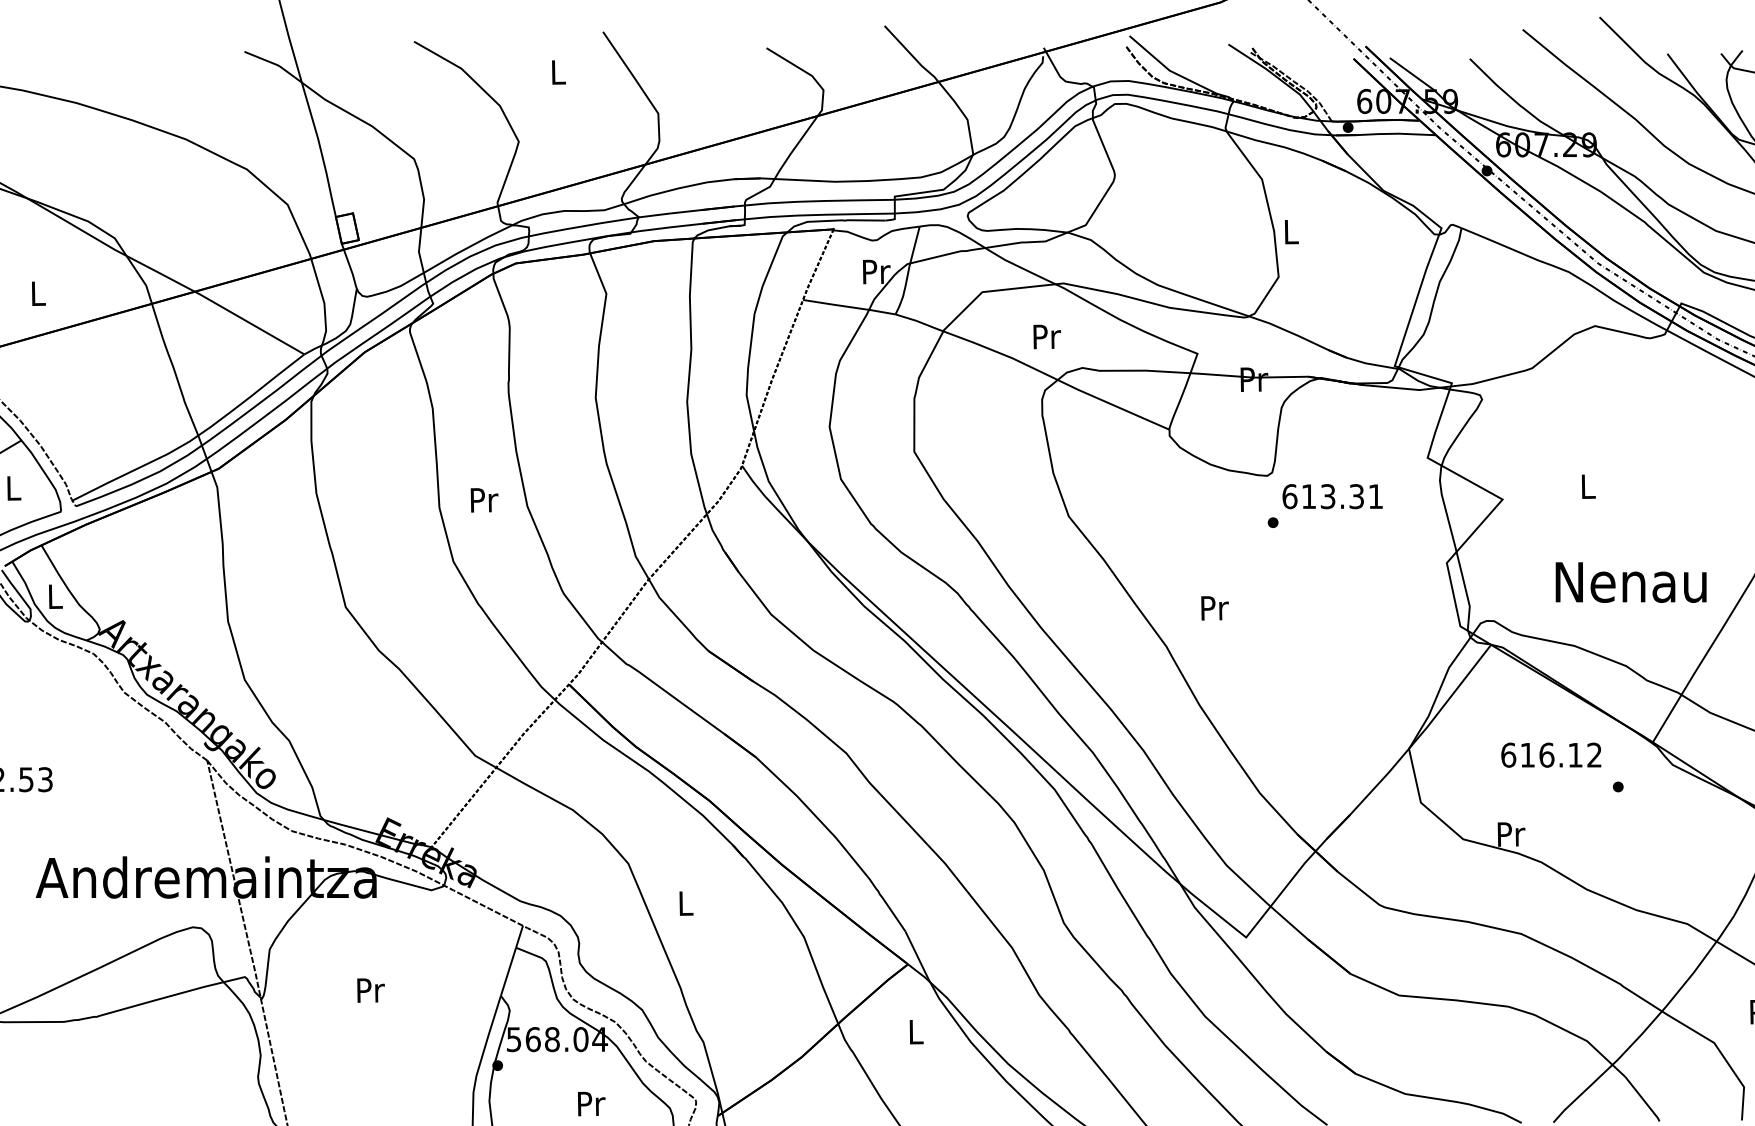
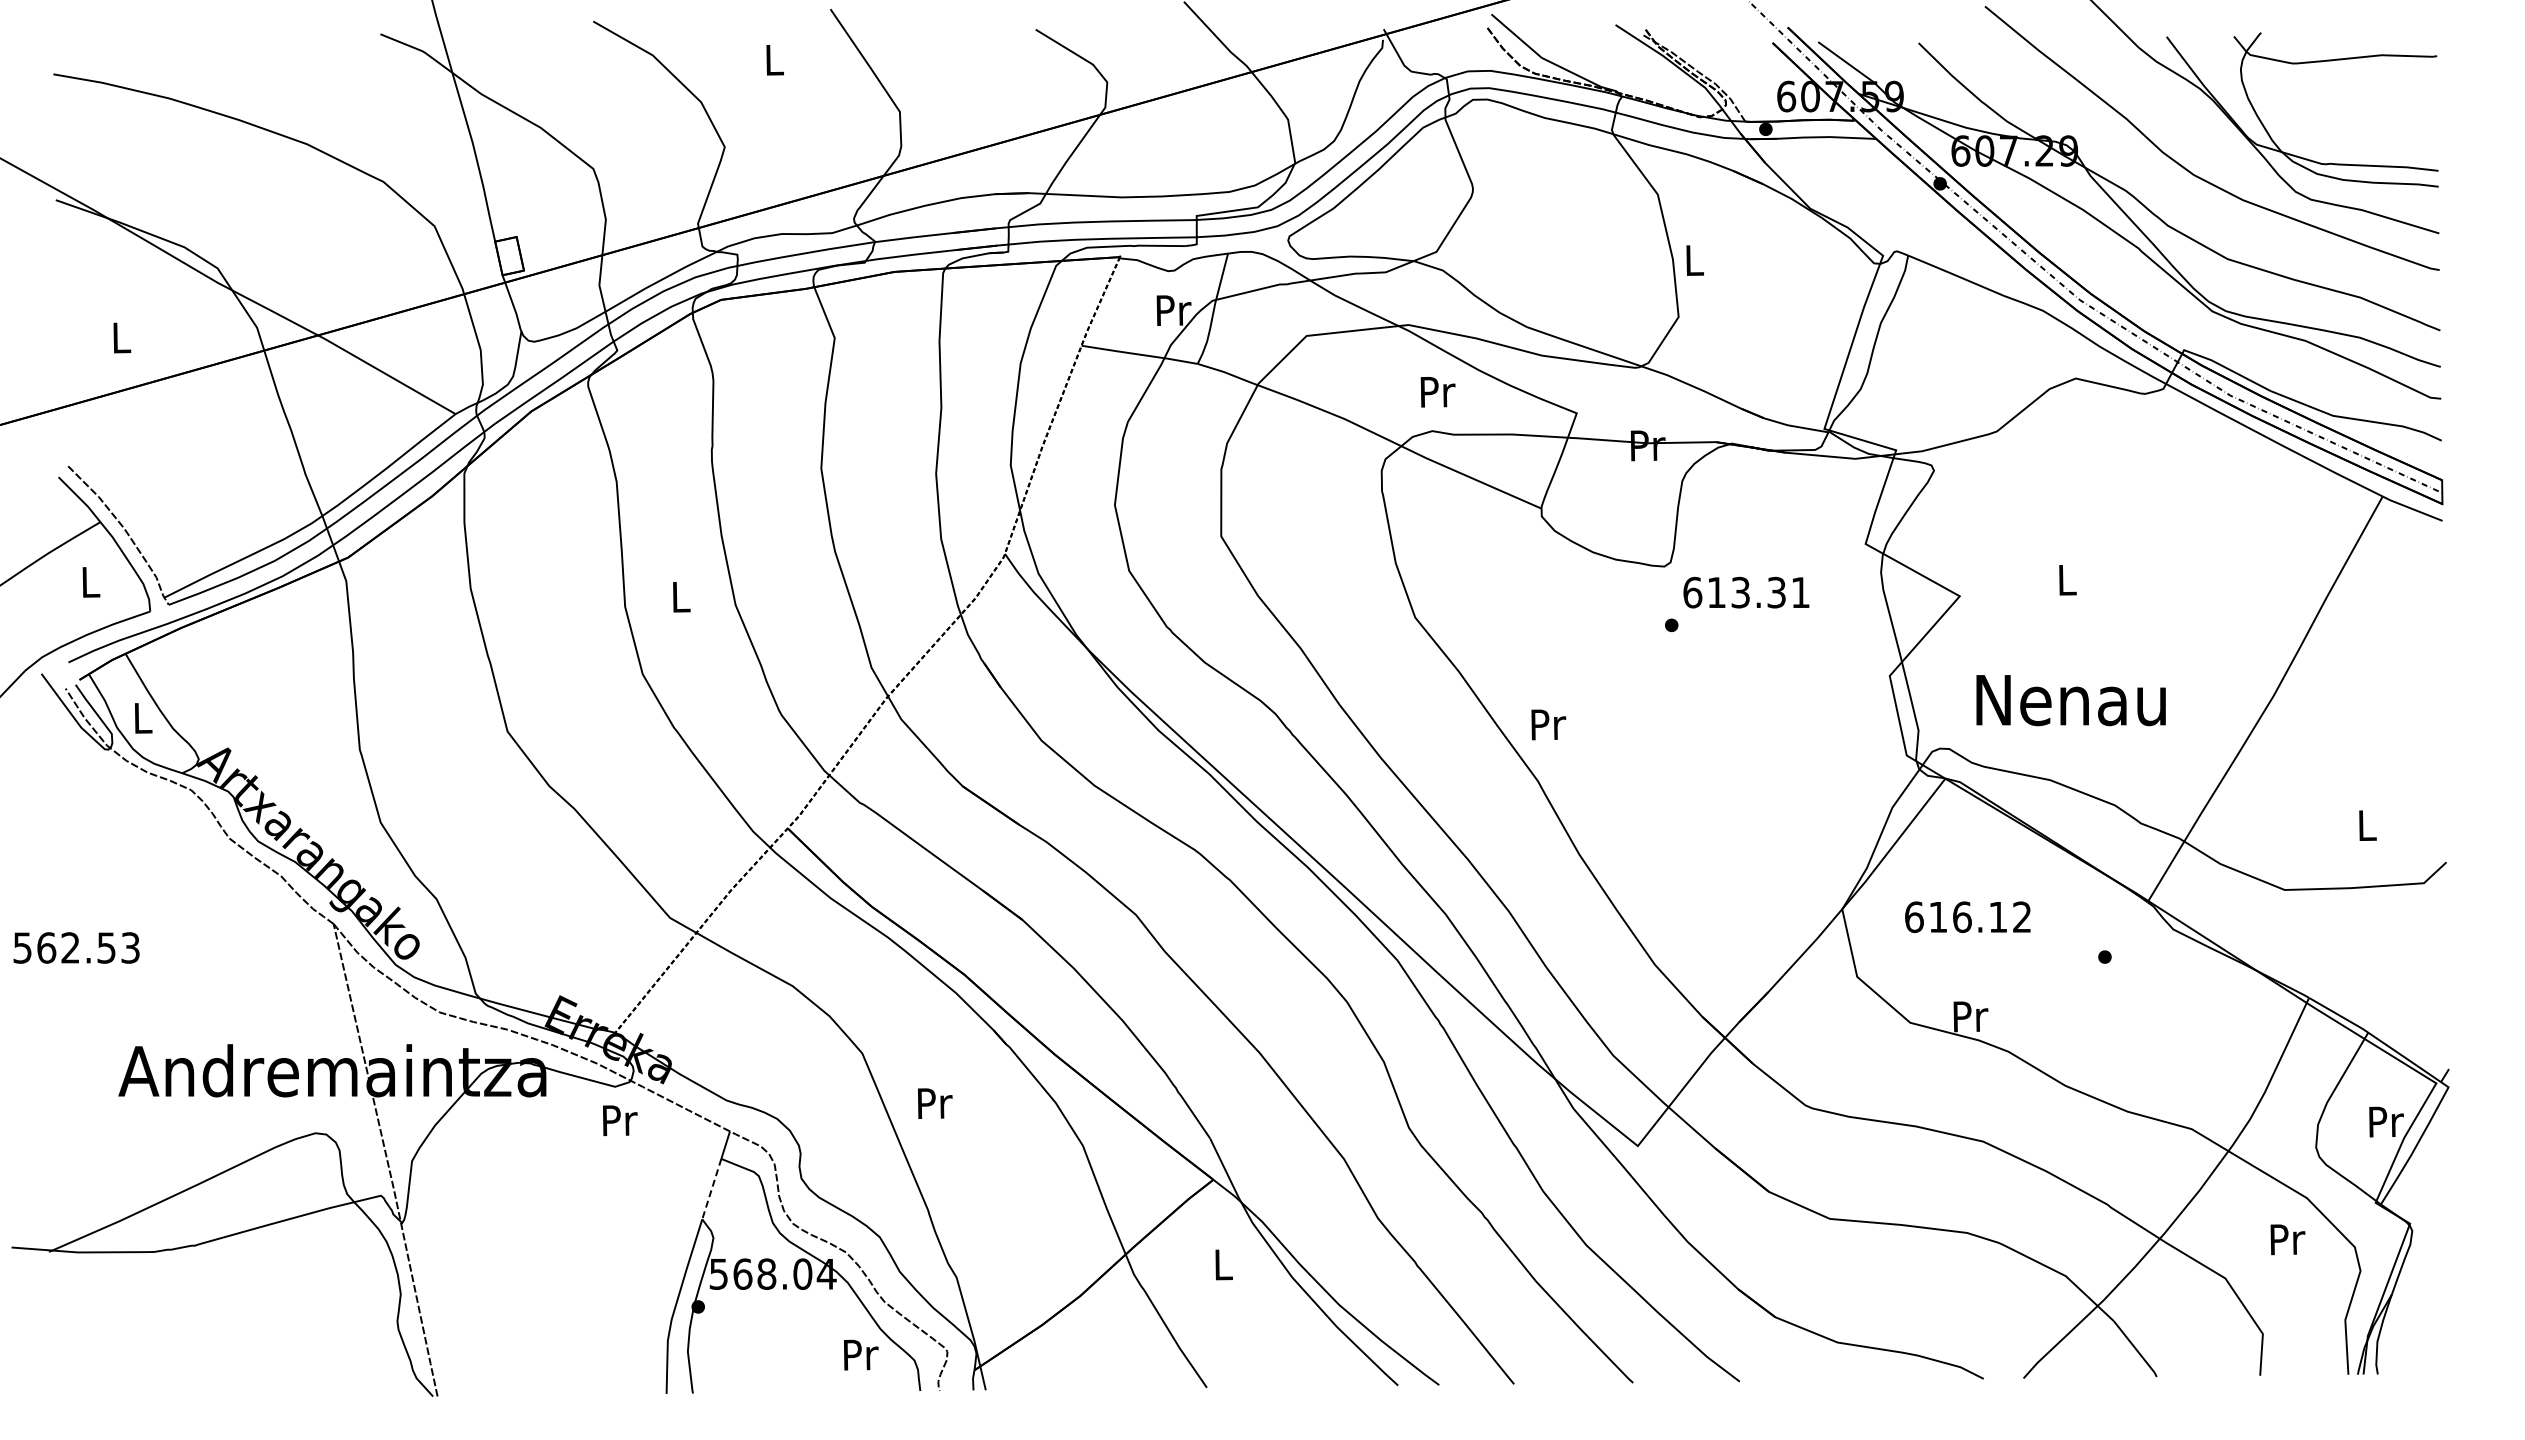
text: (1046, 337) -> (1437, 392), moved
text: (484, 500) -> (681, 597), Pr -> L
text: (1630, 582) -> (2070, 700), moved
text: (1214, 608) -> (1548, 724), moved
text: (1550, 754) -> (1967, 916), moved
text: (686, 903) -> (935, 1103), L -> Pr
line: (508, 972) -> (711, 1189), solid -> dashed
text: (371, 990) -> (620, 1120), moved
text: (591, 1103) -> (861, 1354), moved

